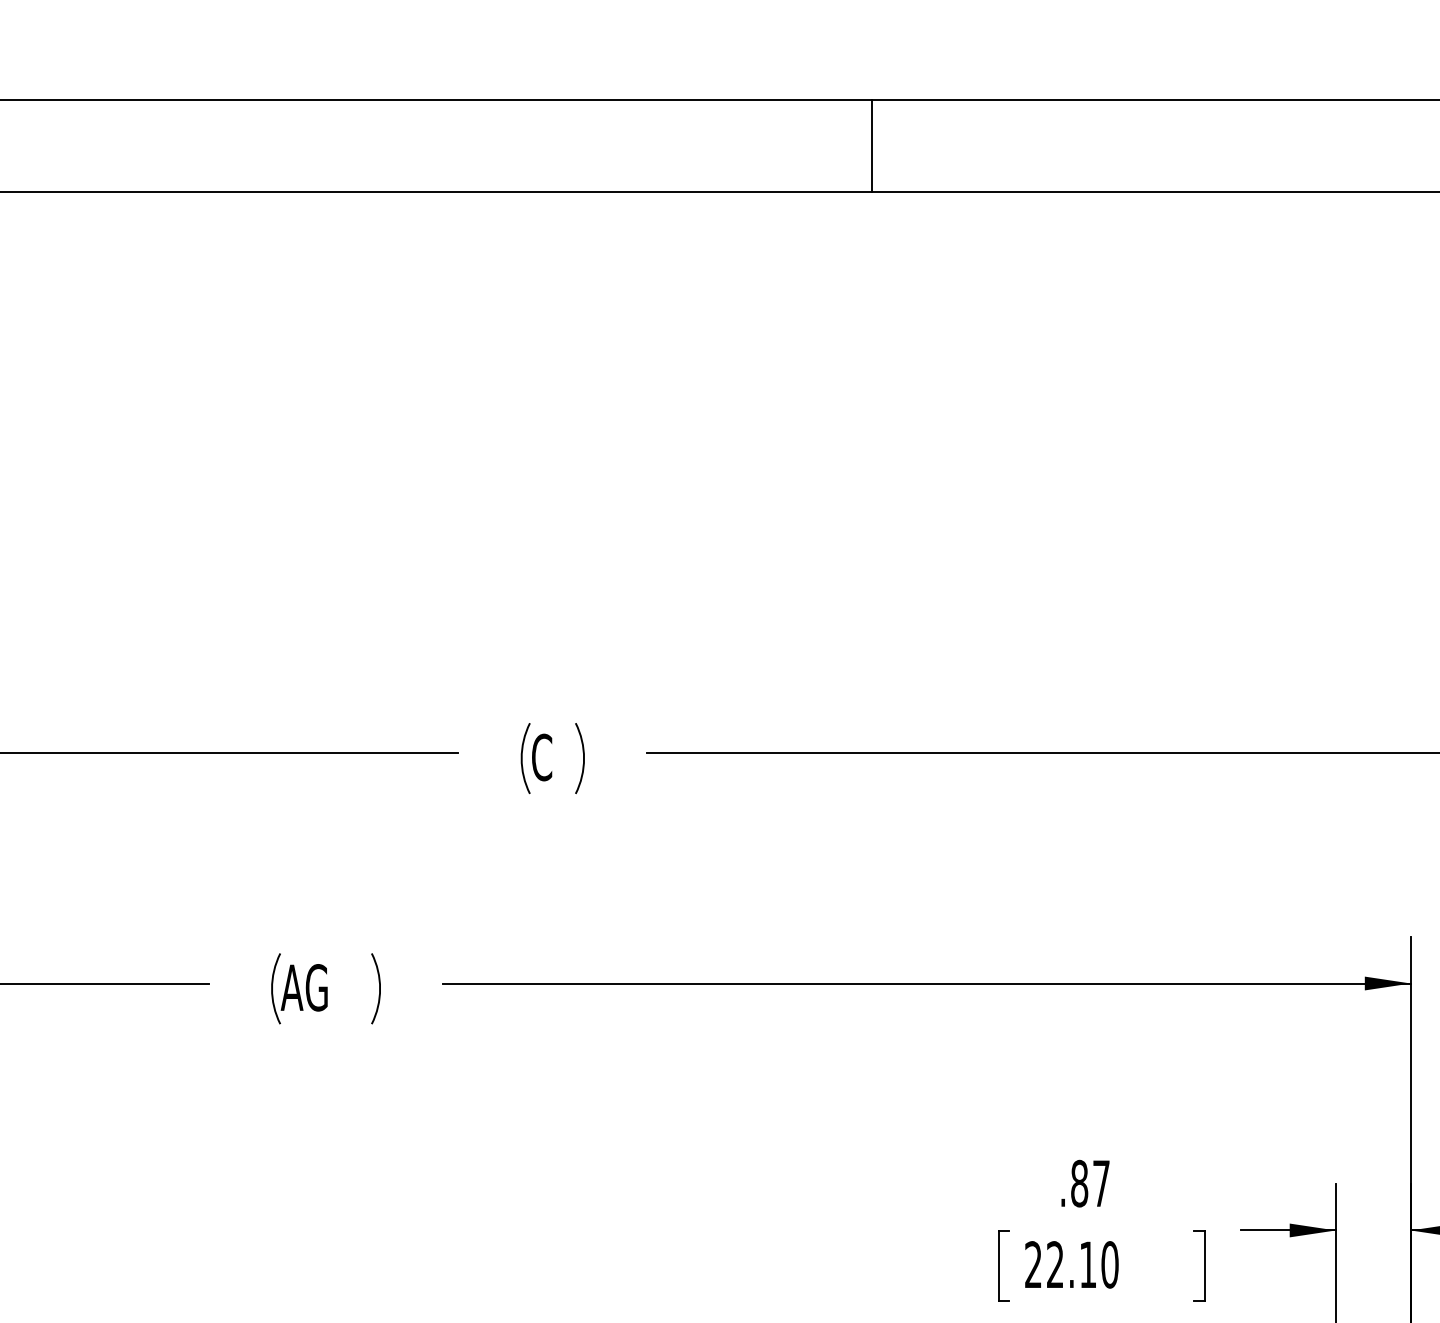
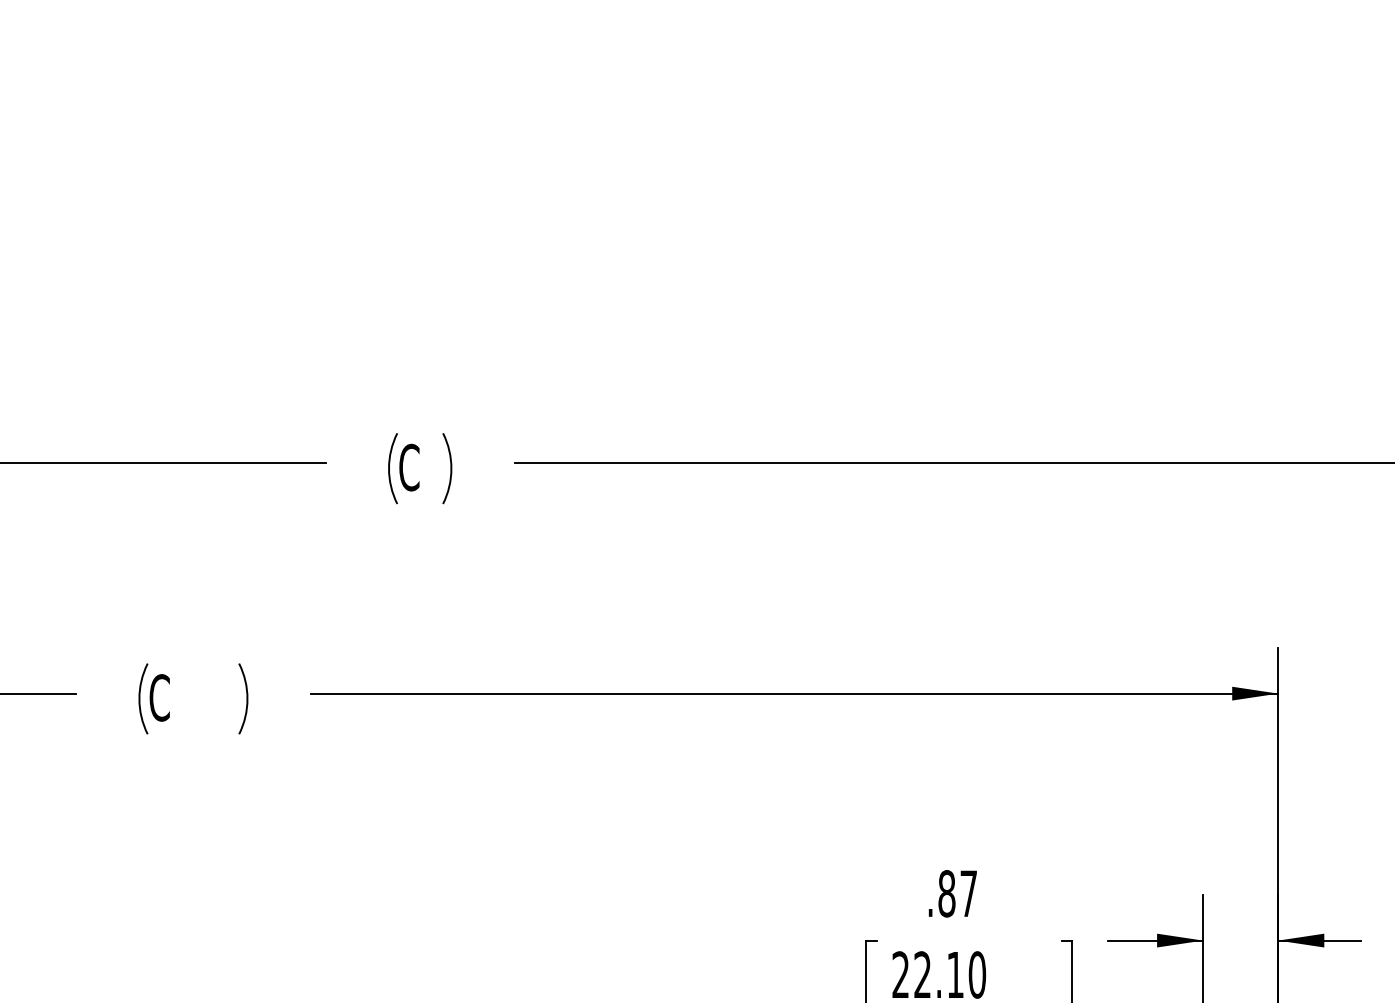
text: (303, 987) -> (170, 697), AG -> C

